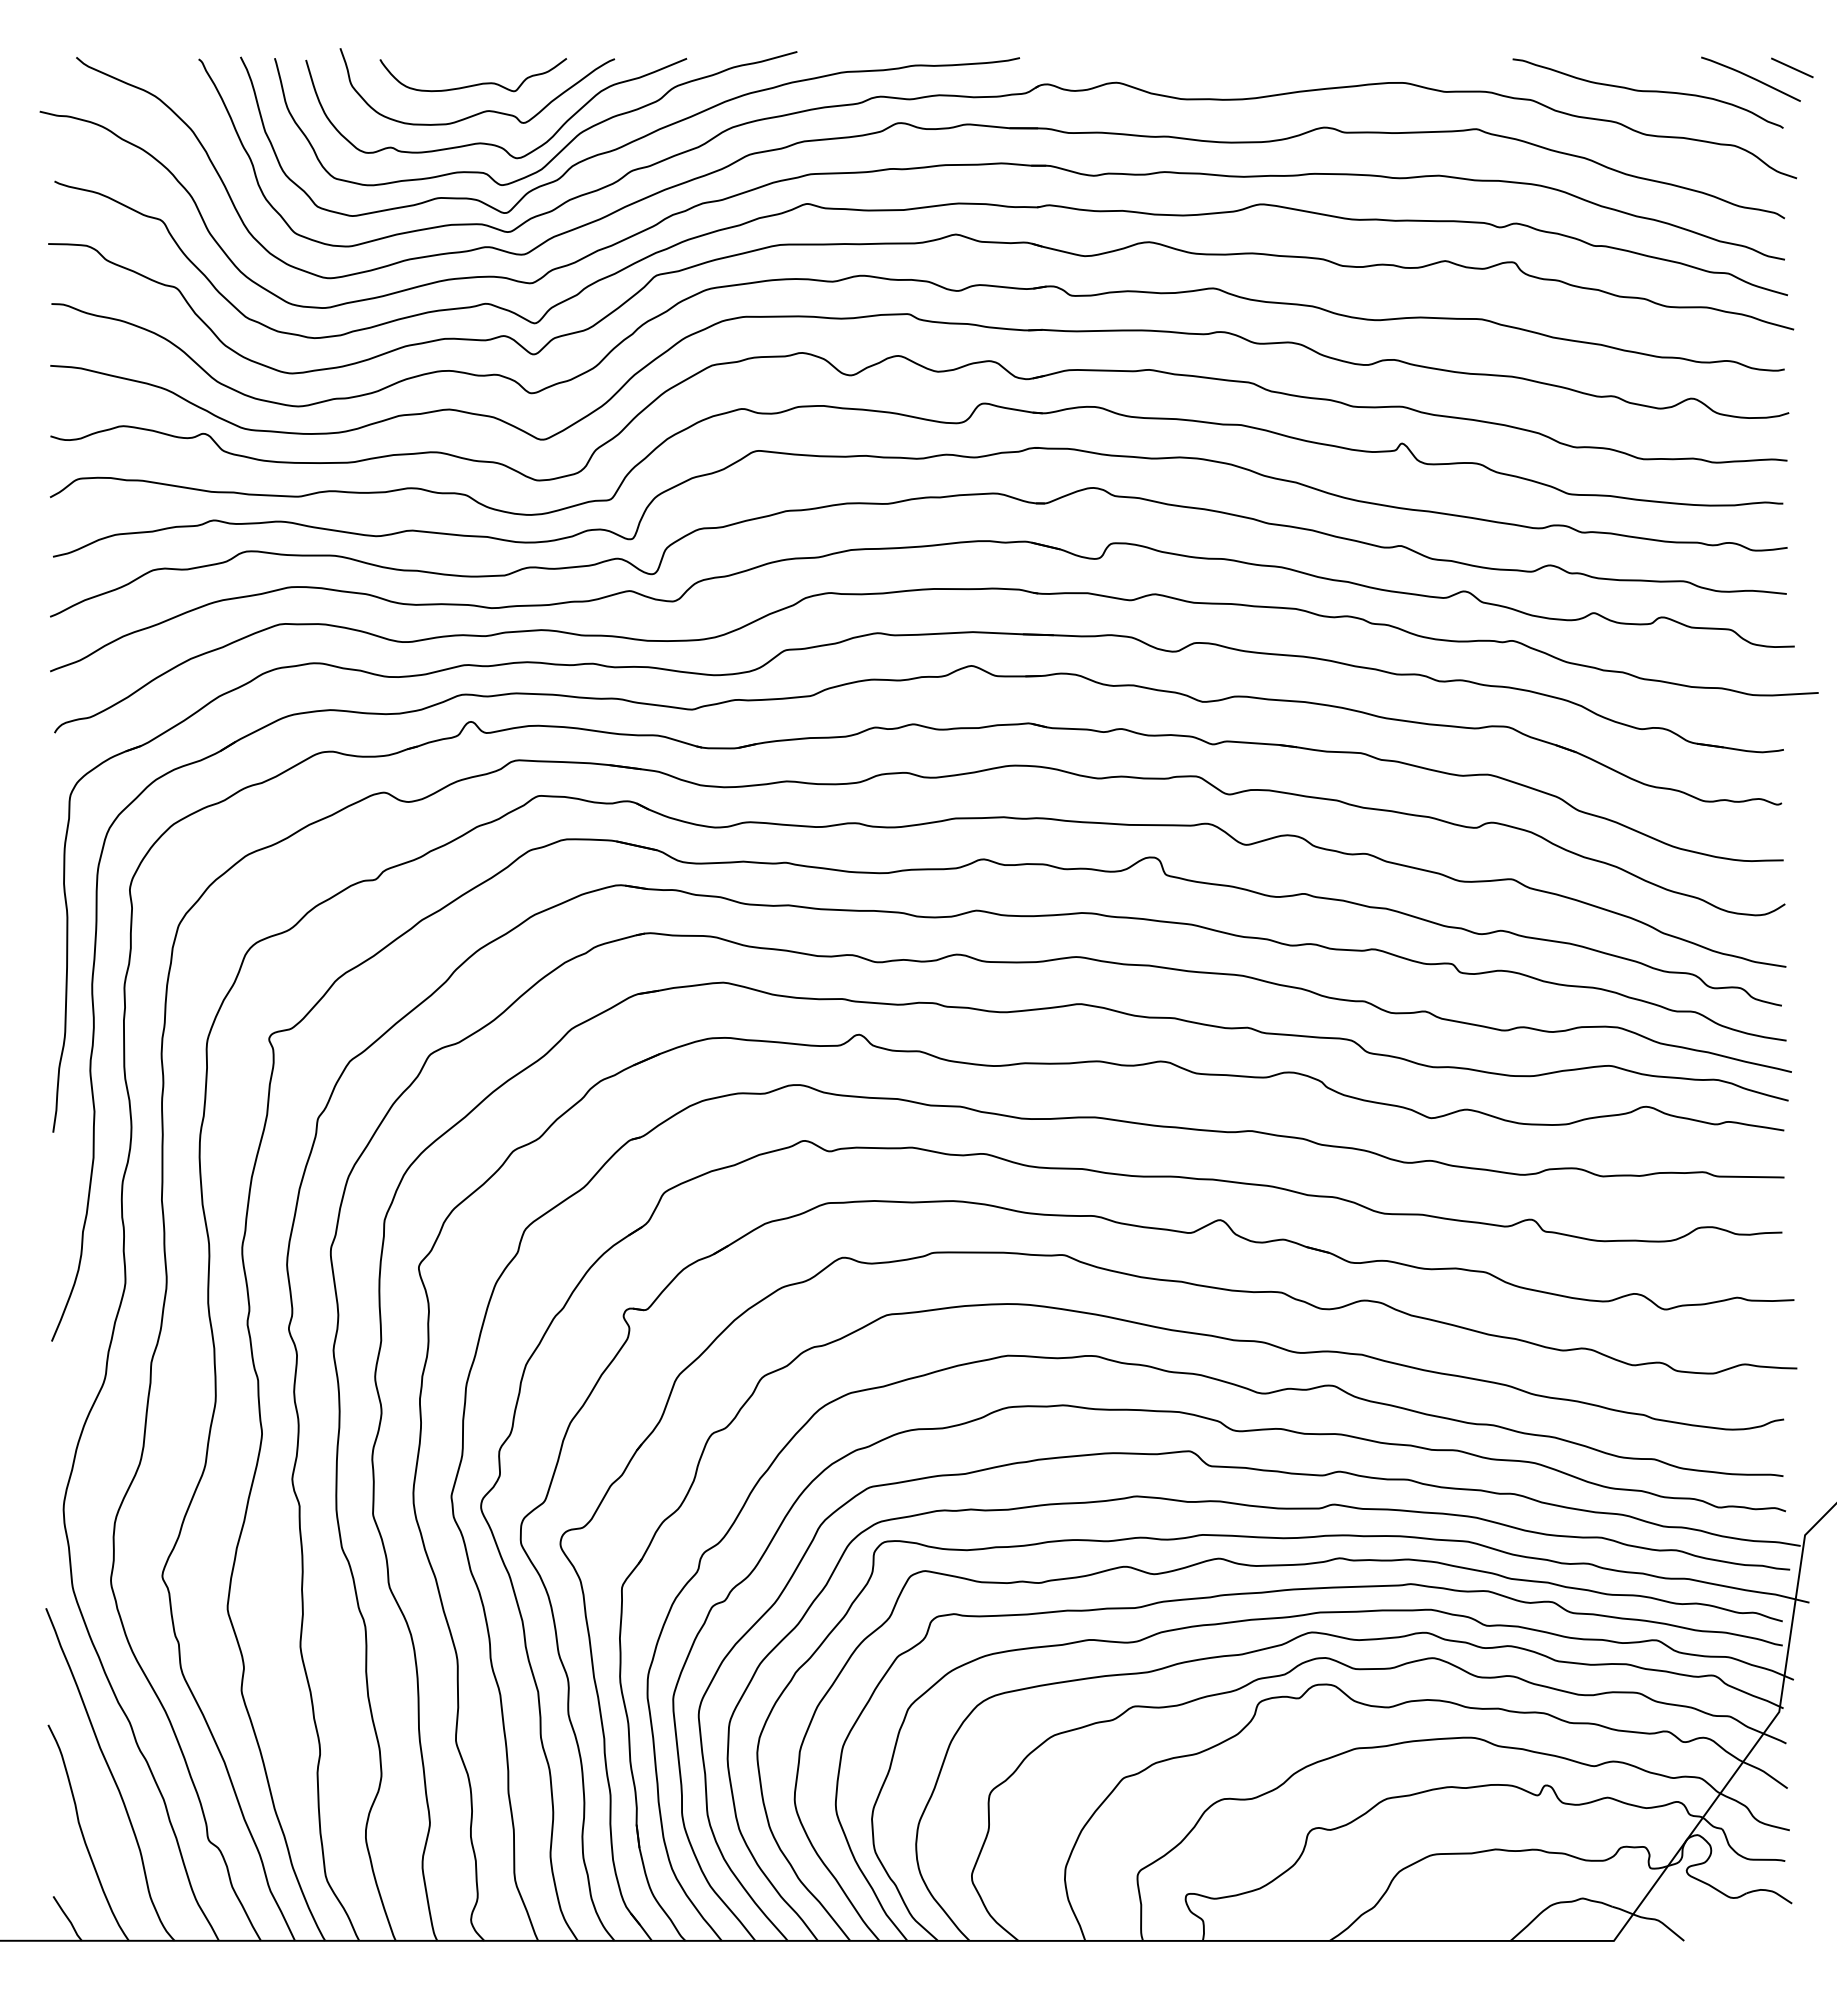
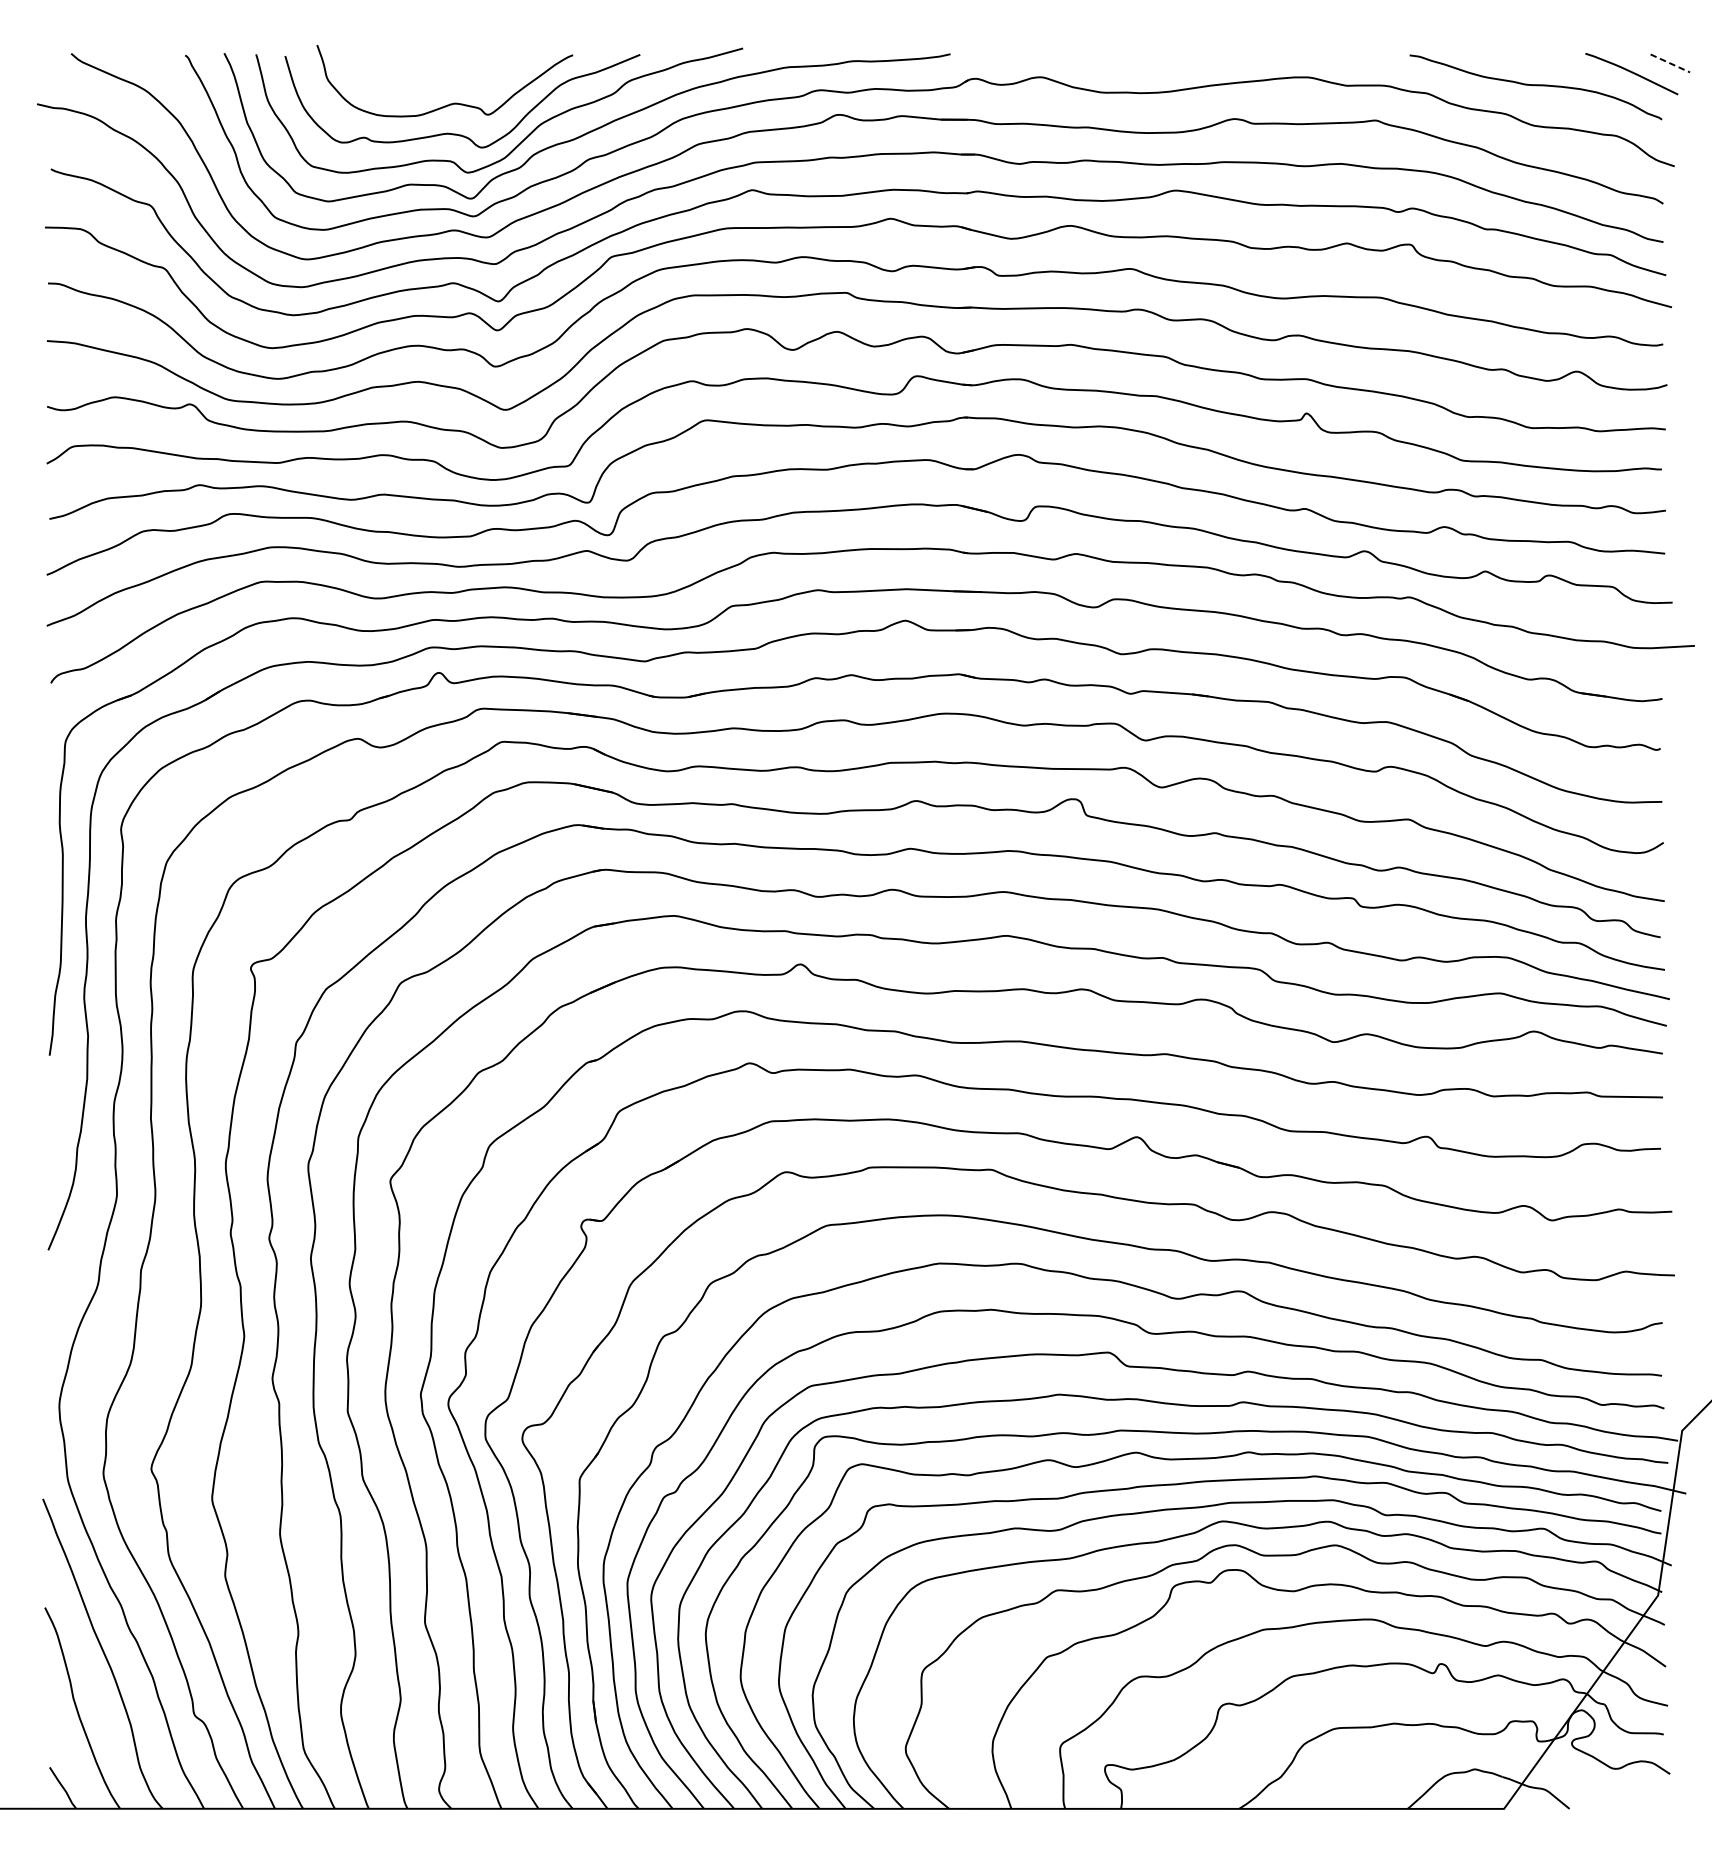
line: (1792, 68) -> (1670, 63), solid -> dashed
curve: (477, 83) -> (445, 77), removed

